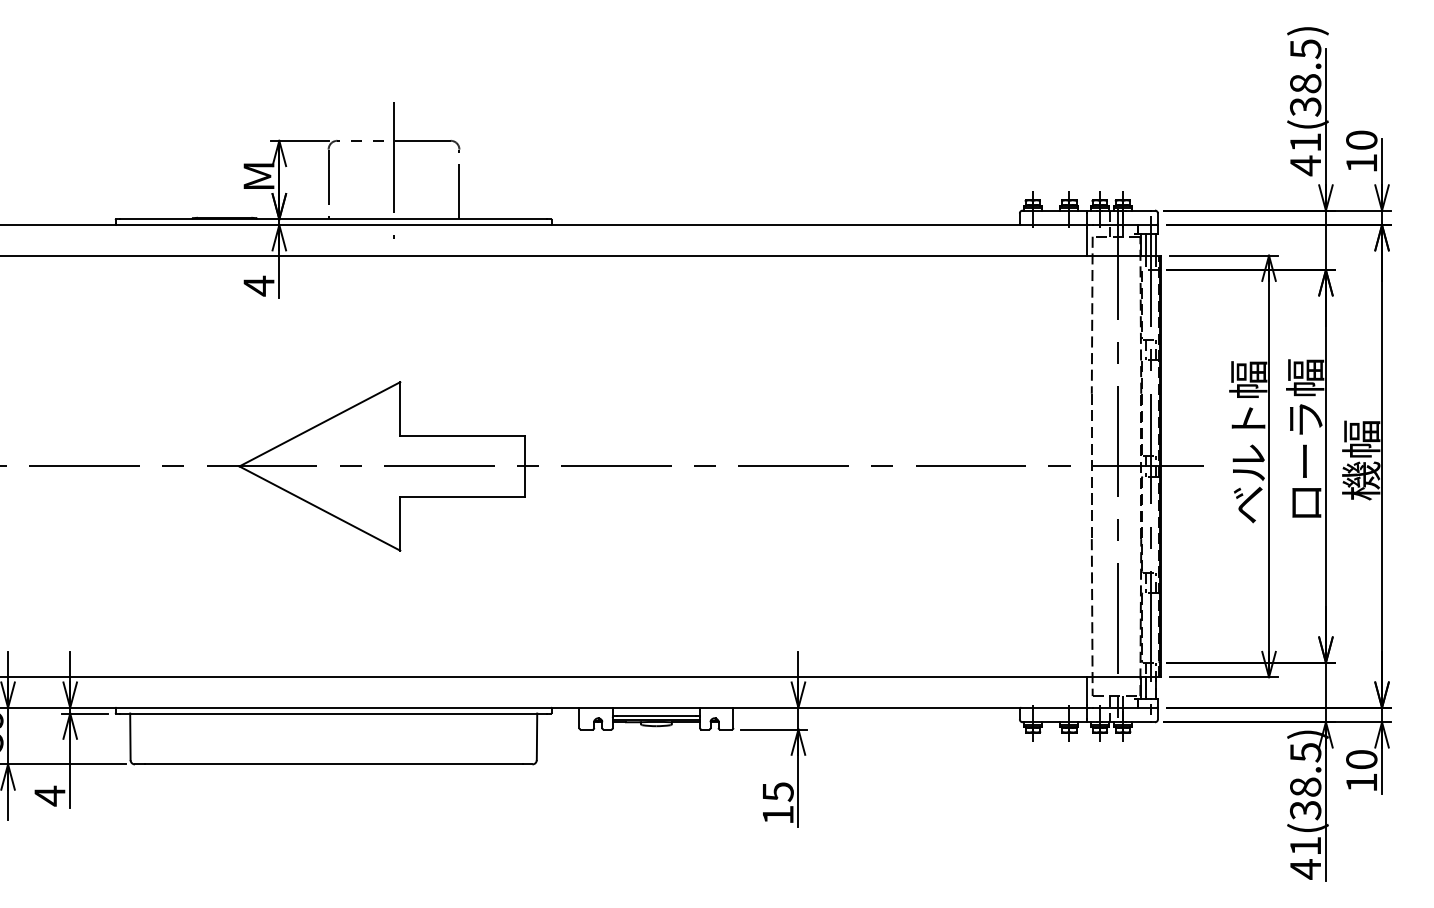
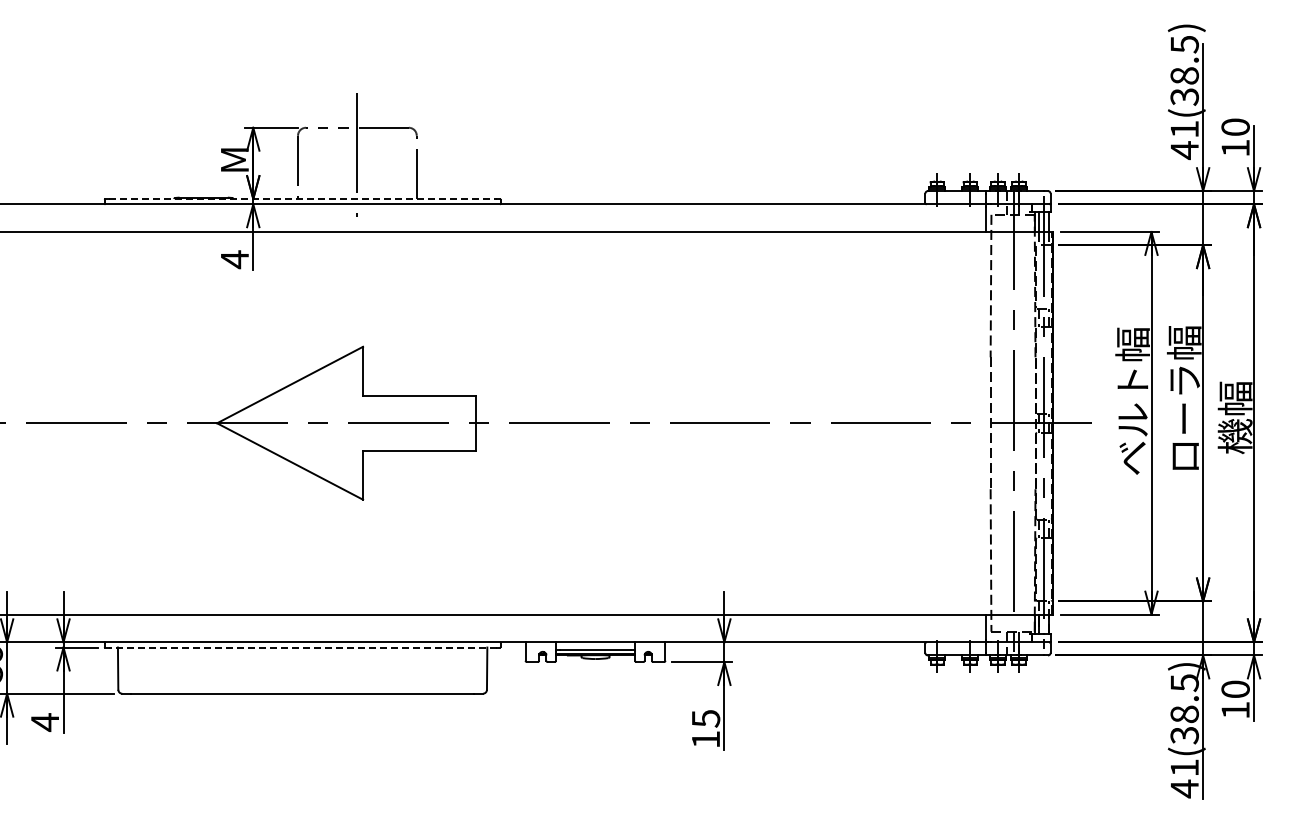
line: (333, 219) -> (302, 199), solid -> dashed
line: (333, 713) -> (302, 647), solid -> dashed

